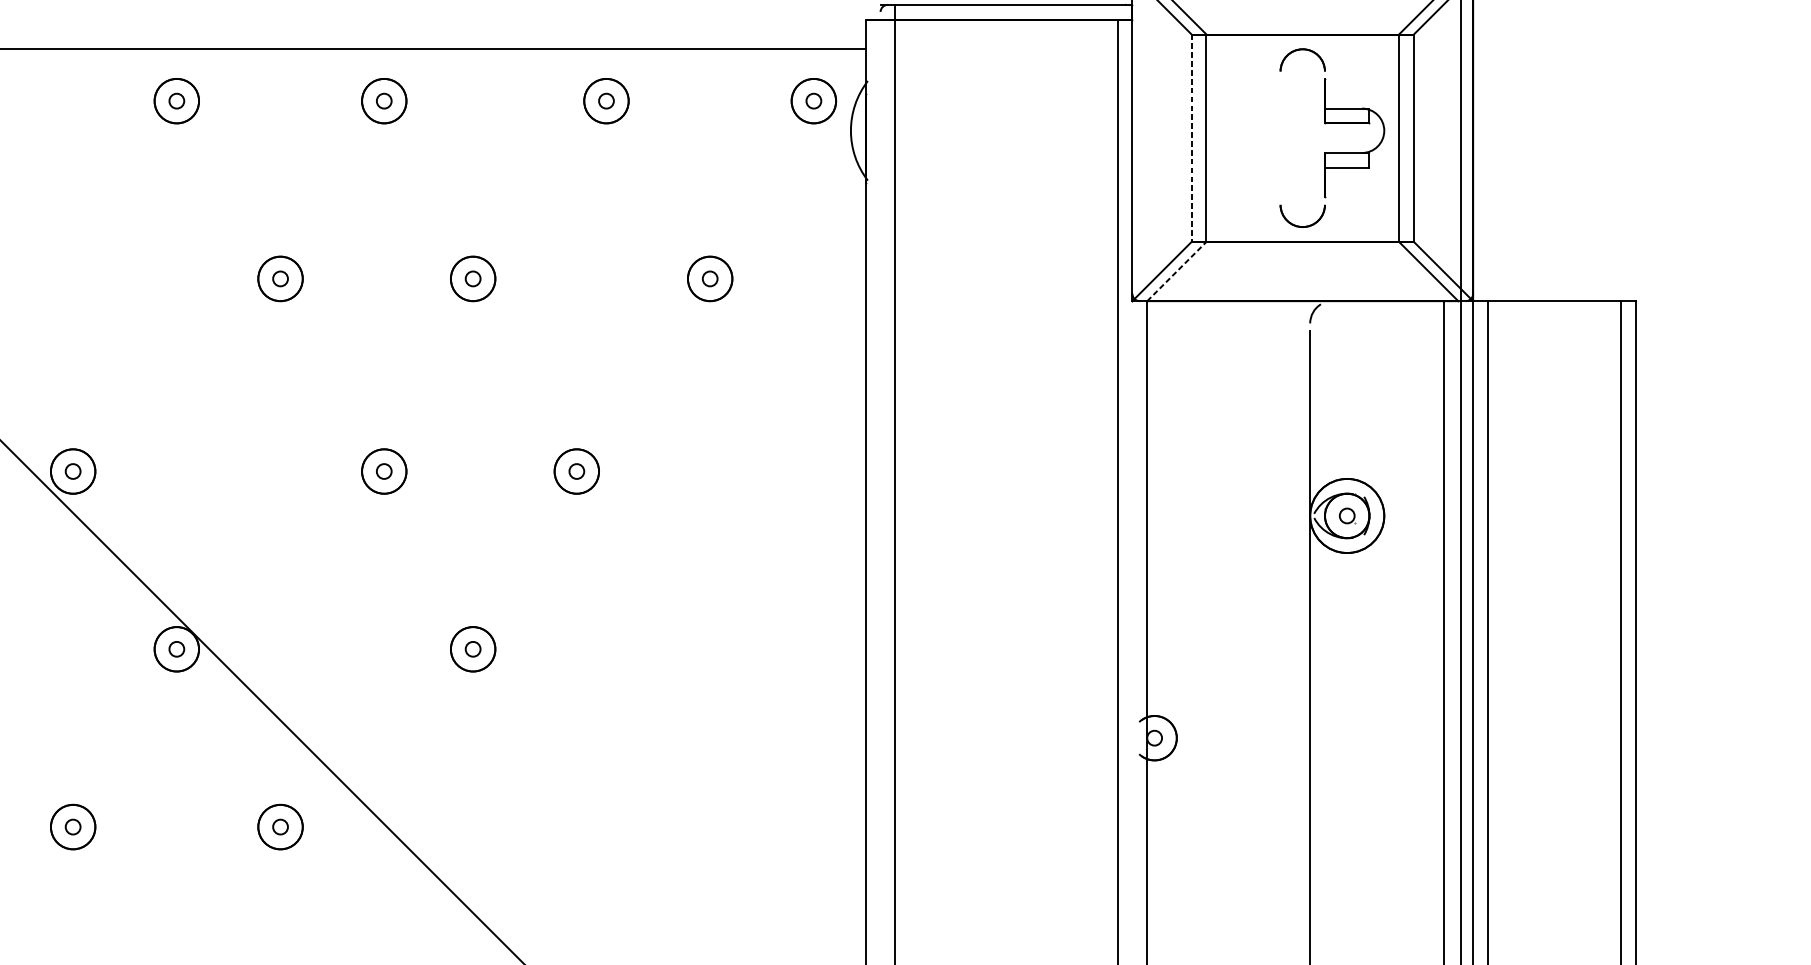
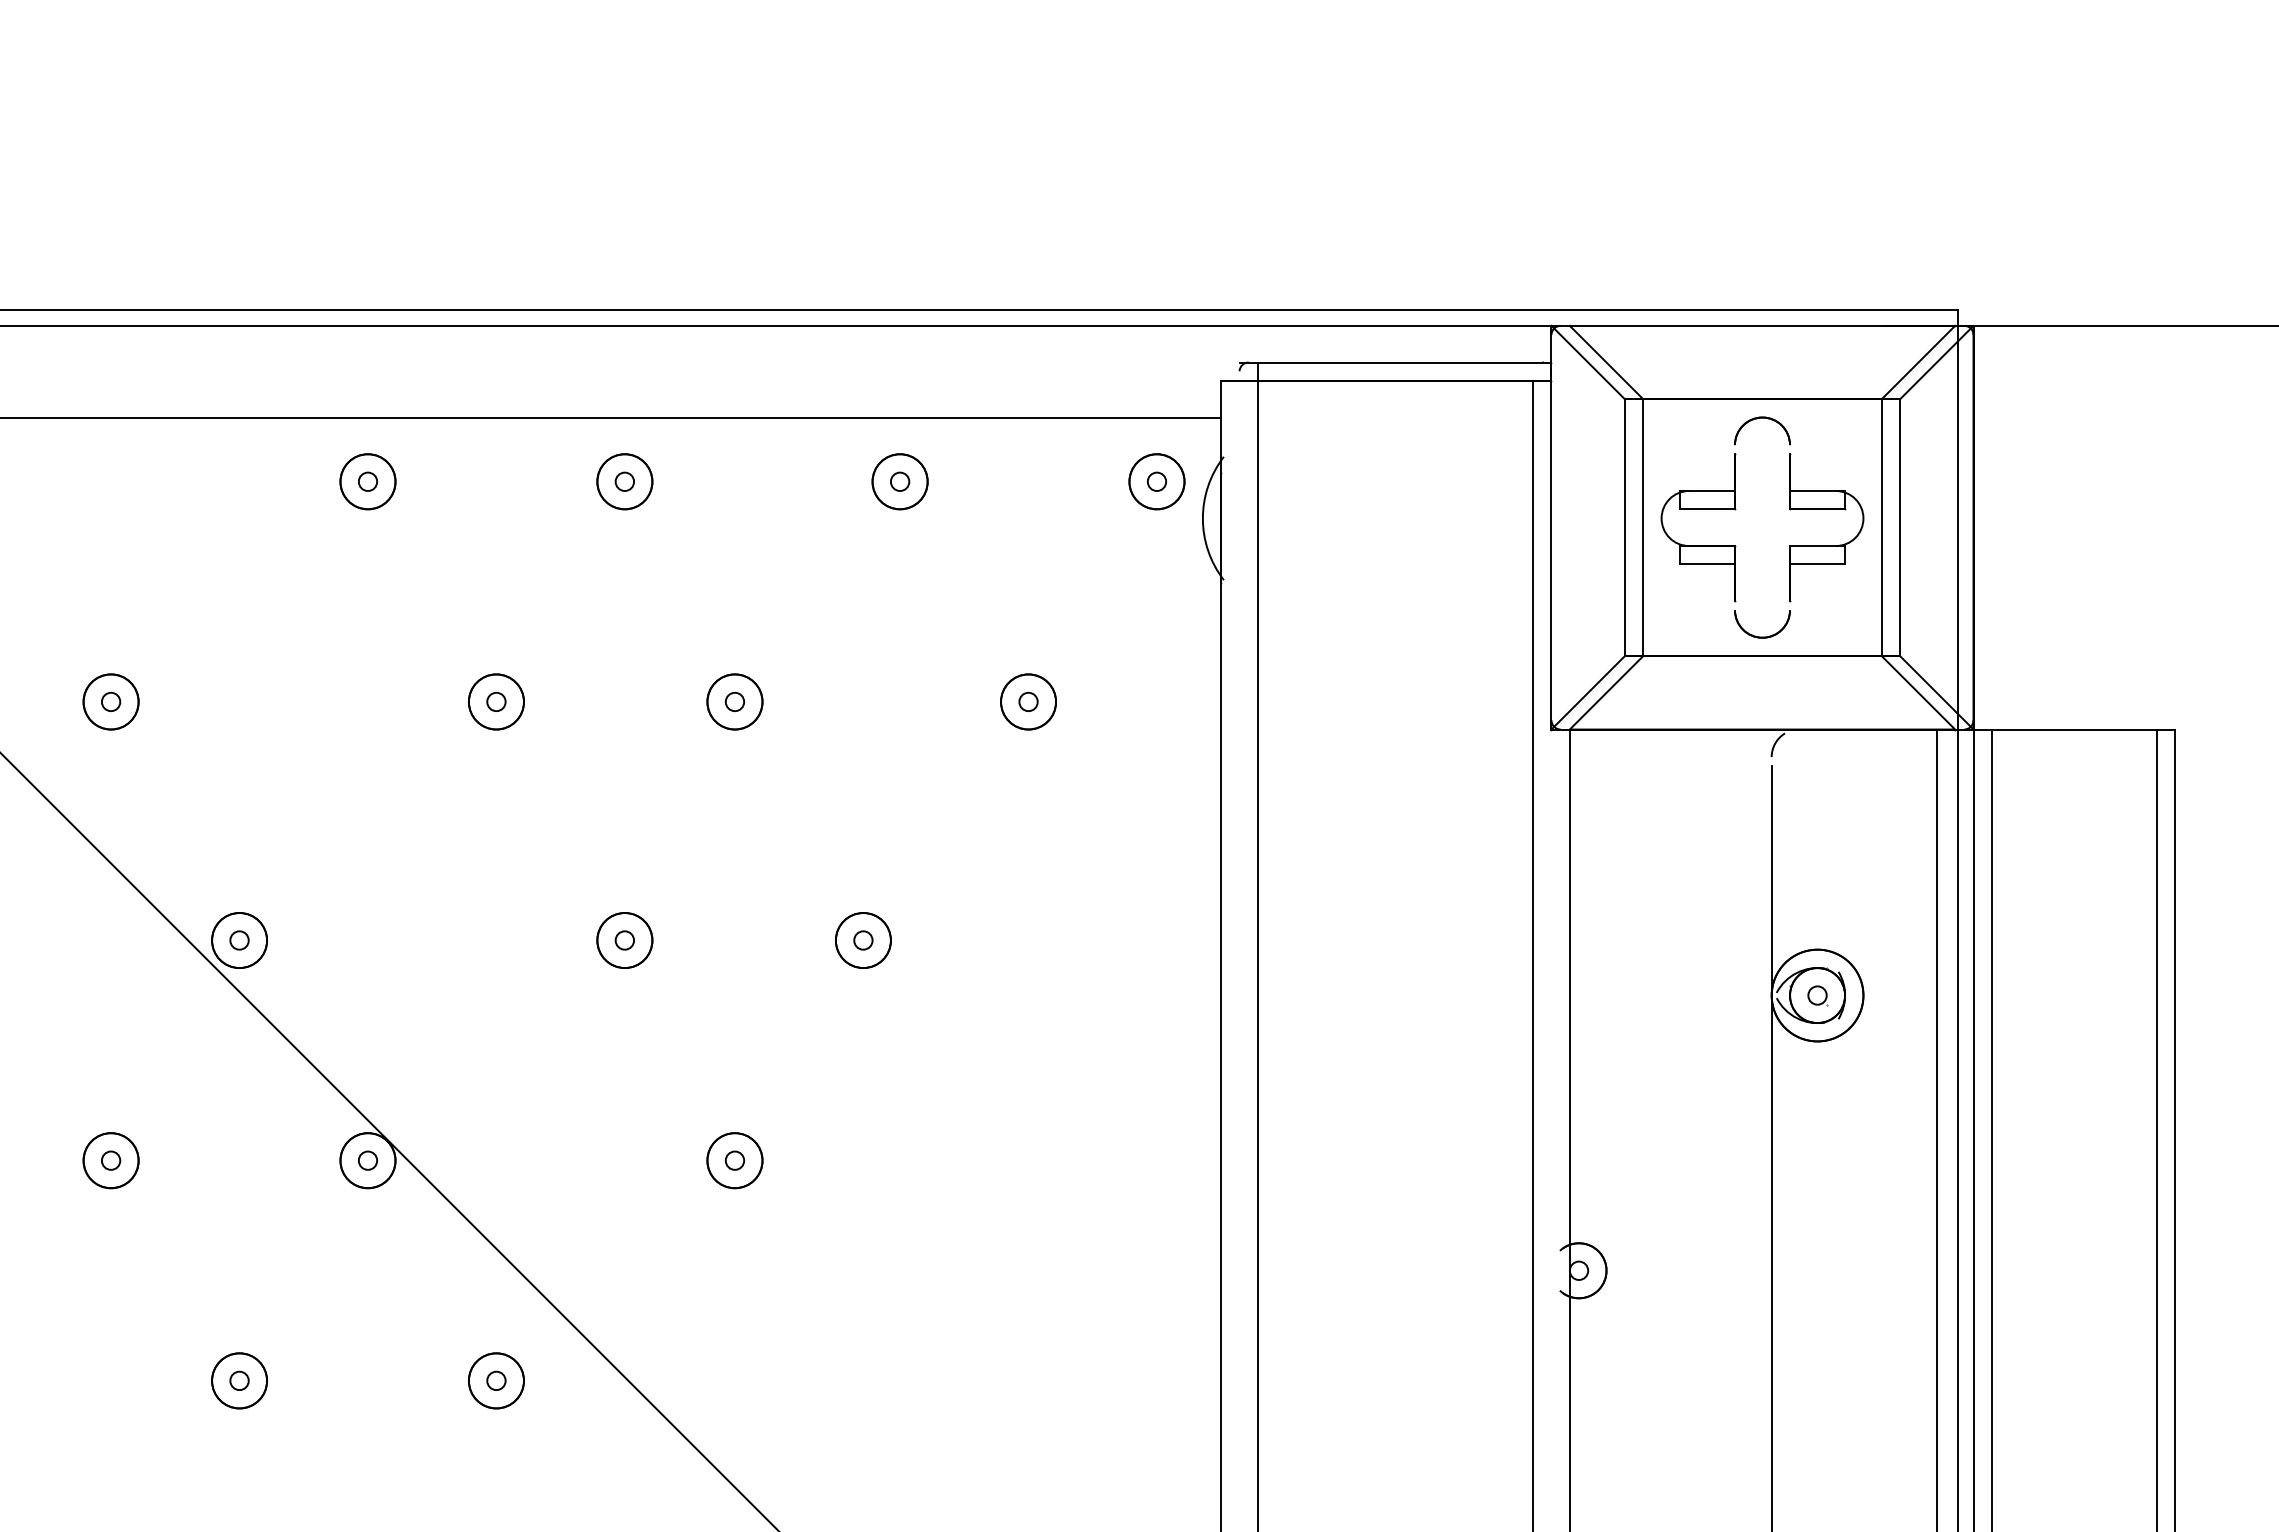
part: (1251, 123) -> (1698, 509), added
line: (1191, 138) -> (1624, 528), dashed -> solid
line: (1176, 271) -> (1606, 692), dashed -> solid

